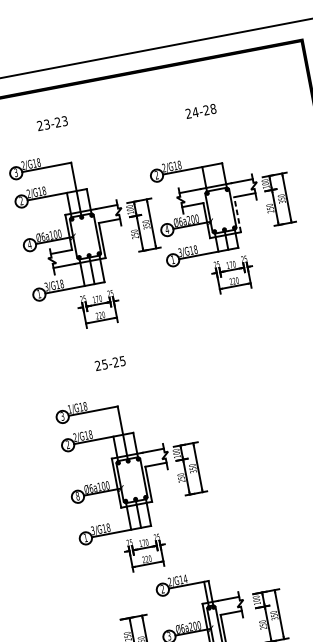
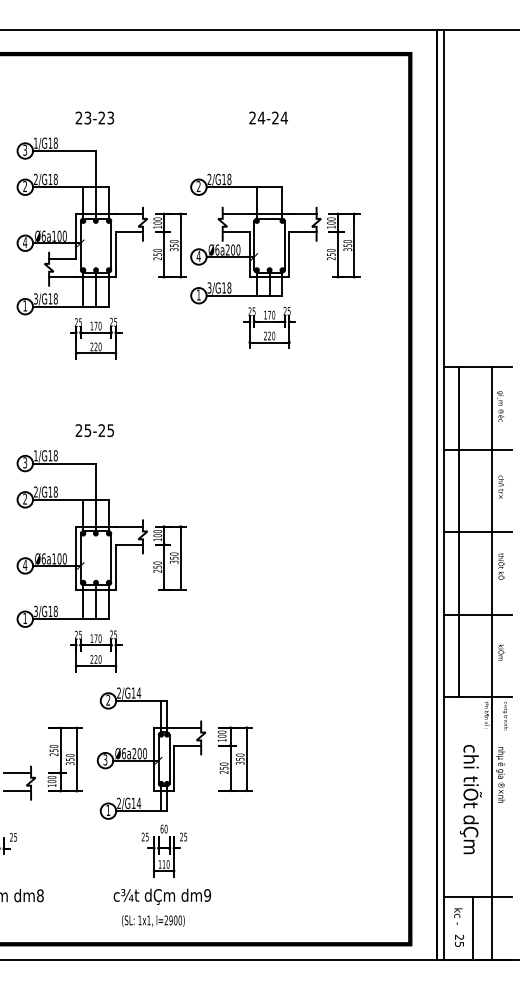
text: (213, 108) -> (284, 117), 24-28 -> 24-24
text: (52, 123) -> (94, 117), moved
text: (22, 165) -> (35, 142), 2/G18 -> 1/G18
line: (237, 214) -> (289, 254), dashed -> solid
text: (110, 363) -> (94, 430), moved
text: (77, 495) -> (25, 564), 8 -> 4

